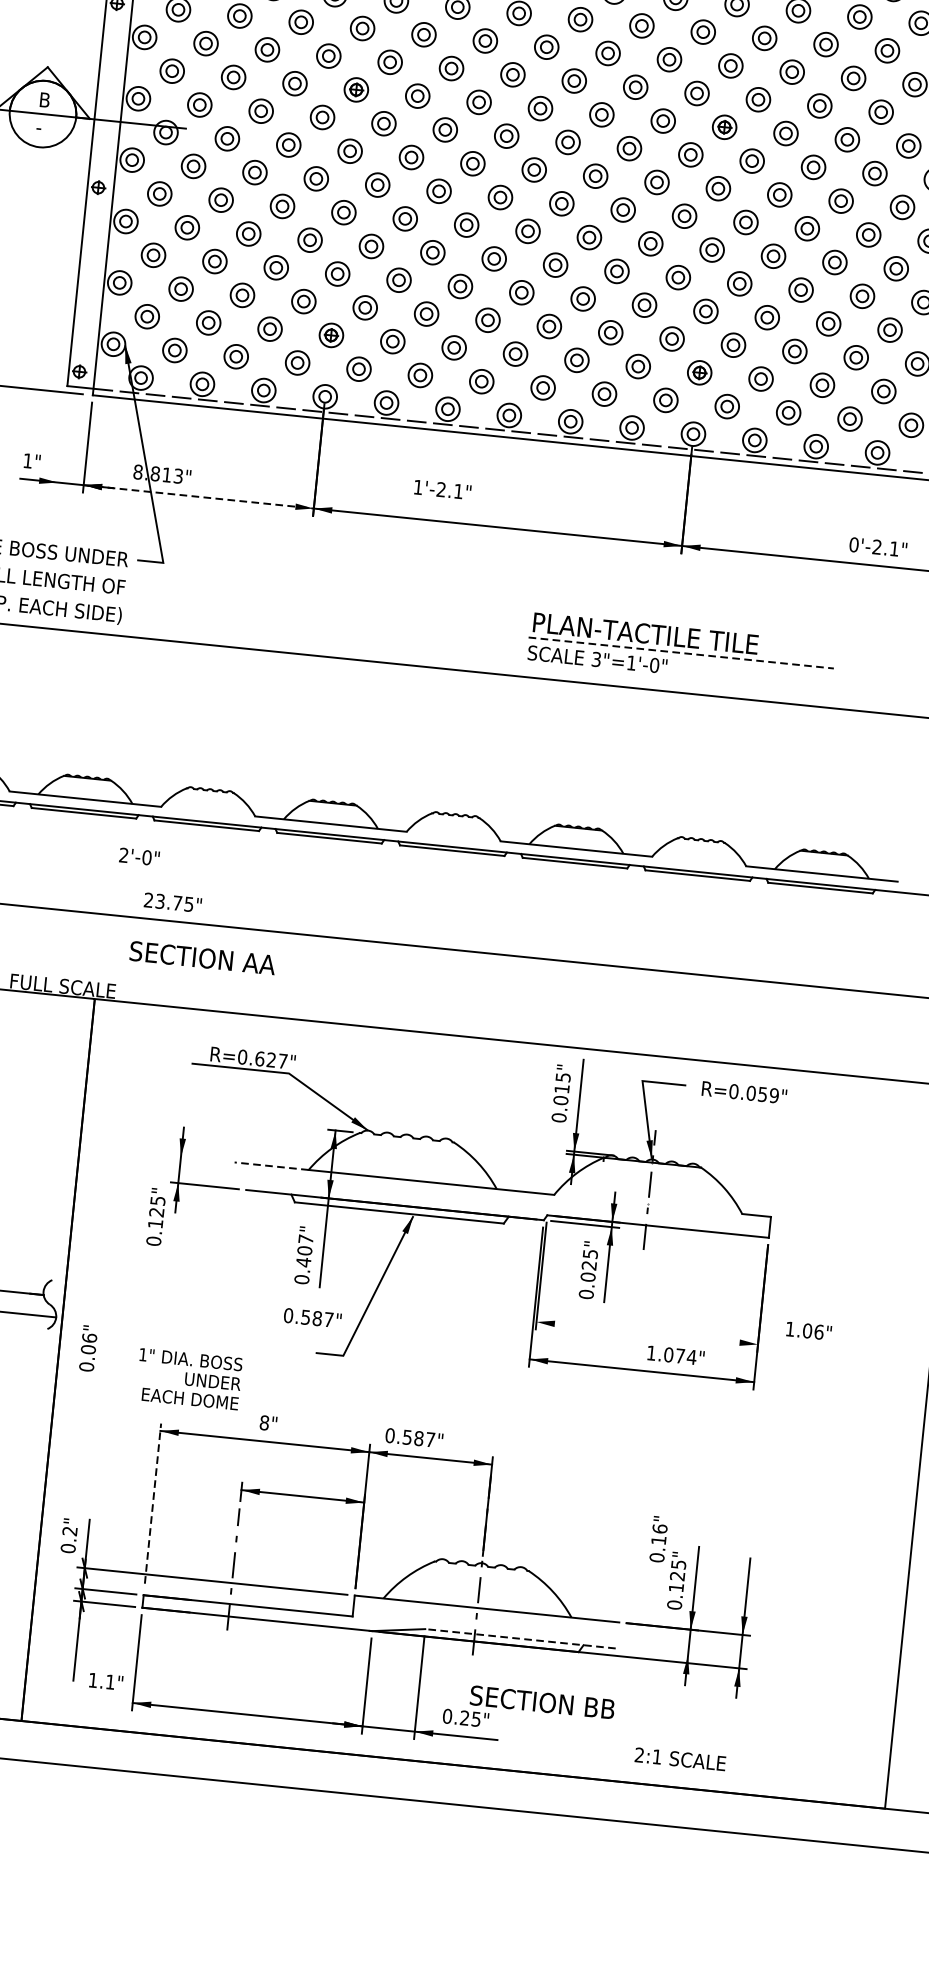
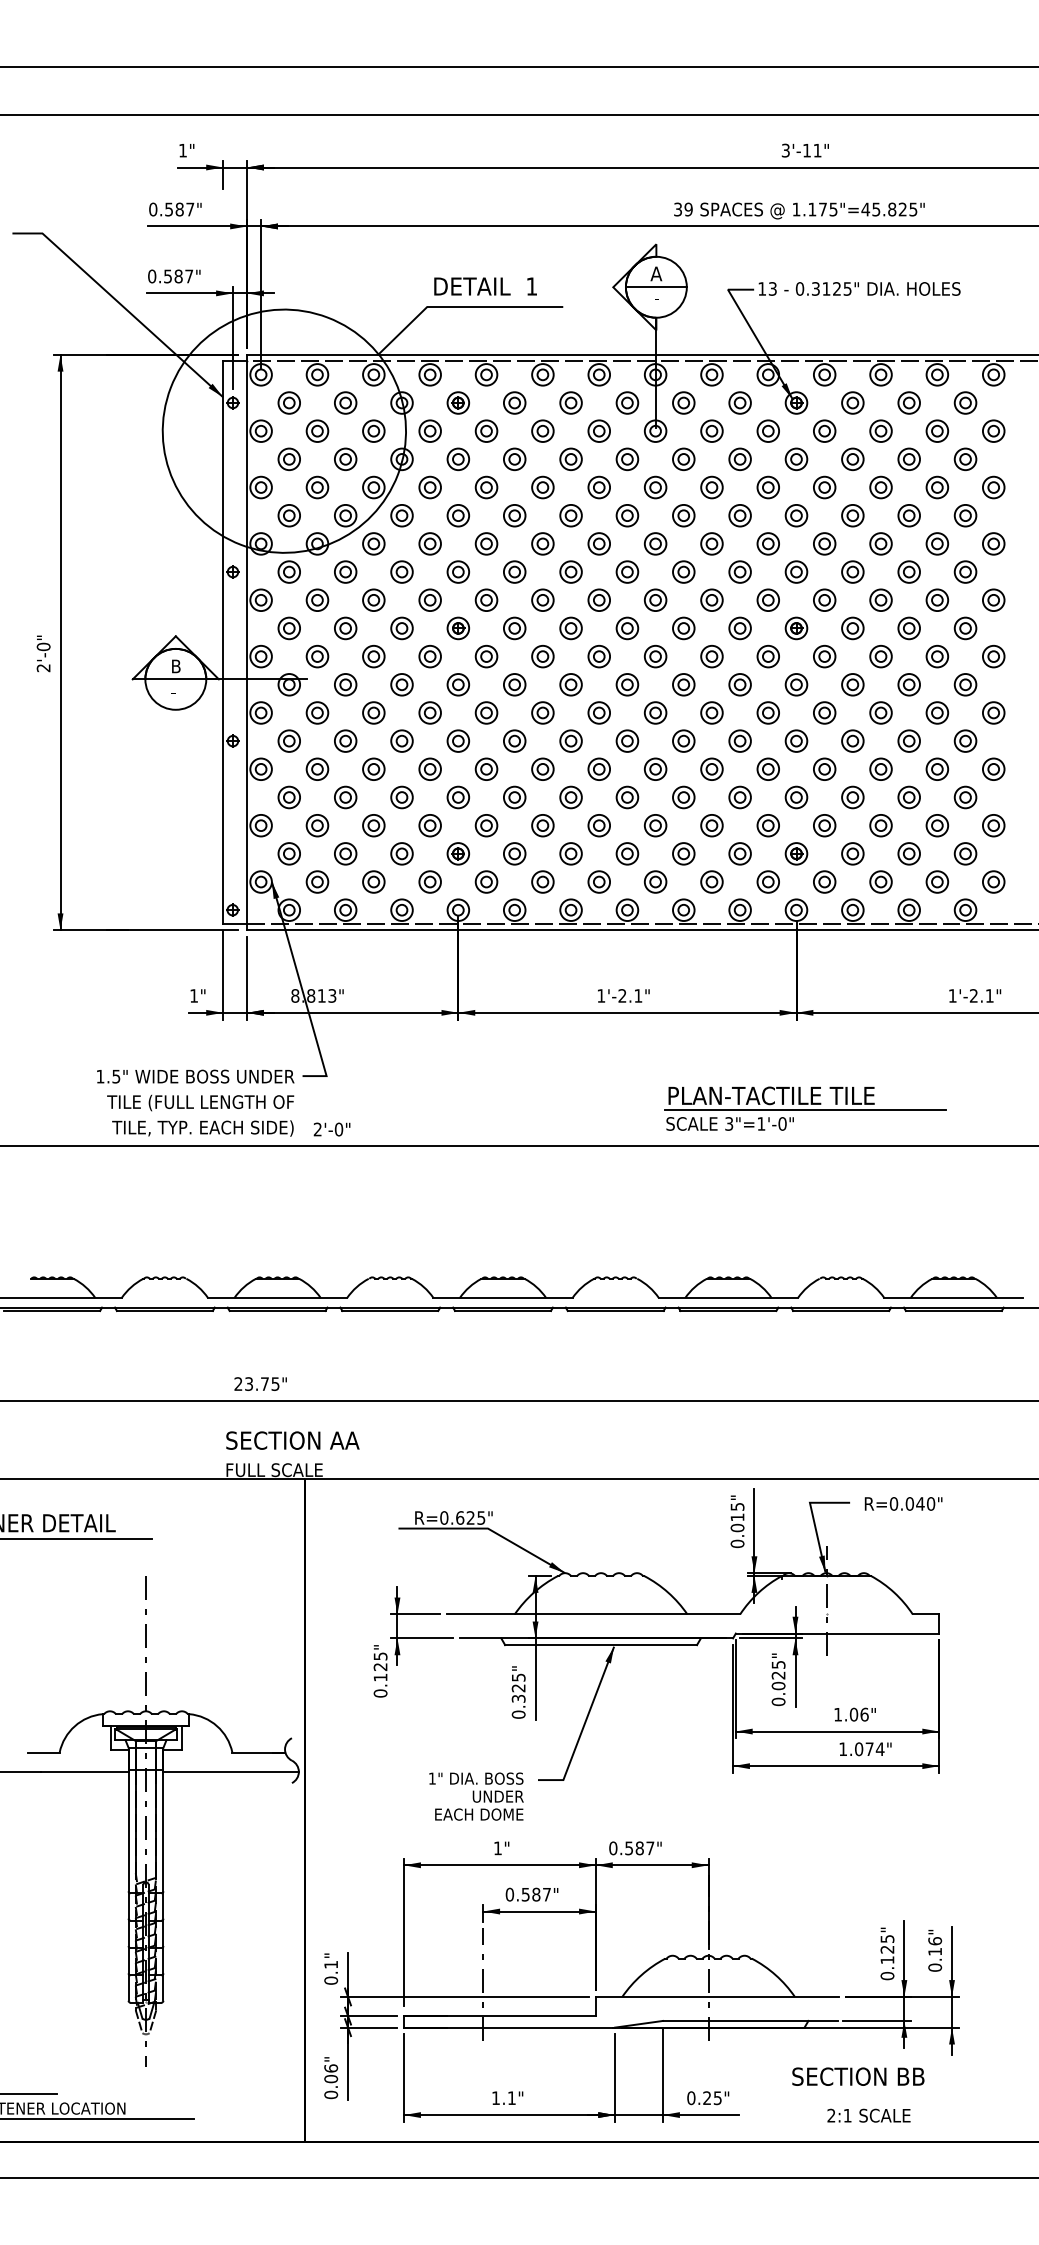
line: (62, 441) -> (223, 975), added
text: (442, 489) -> (623, 995), moved
line: (198, 496) -> (352, 1012), dashed -> solid
text: (853, 544) -> (952, 995), 0'-2.1" -> 1'-2.1"
line: (682, 653) -> (806, 1110), dashed -> solid
text: (138, 856) -> (331, 1129), moved
text: (172, 902) -> (260, 1383), moved
text: (202, 957) -> (292, 1440), moved
text: (283, 1060) -> (481, 1517), R=0.627" -> R=0.625"
text: (768, 1094) -> (925, 1503), R=0.059" -> R=0.040"
line: (199, 1158) -> (414, 1614), added
line: (271, 1166) -> (480, 1614), dashed -> solid
text: (304, 1251) -> (518, 1688), 0.407" -> 0.325"
text: (312, 1317) -> (531, 1894), moved
text: (808, 1330) -> (854, 1714), moved
line: (647, 1333) -> (837, 1731), added
text: (88, 1349) -> (331, 2078), moved
text: (189, 1379) -> (476, 1796), moved
text: (264, 1423) -> (497, 1848), 8" -> 1"
line: (153, 1504) -> (404, 1932), dashed -> solid
text: (69, 1530) -> (330, 1964), 0.2" -> 0.1"
text: (659, 1539) -> (935, 1950), moved
line: (520, 1638) -> (750, 2020), dashed -> solid
line: (658, 1652) -> (877, 2020), added
text: (105, 1680) -> (507, 2097), moved
text: (542, 1702) -> (858, 2076), moved
text: (679, 1759) -> (868, 2115), moved

